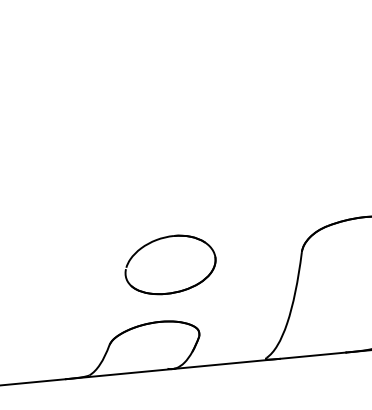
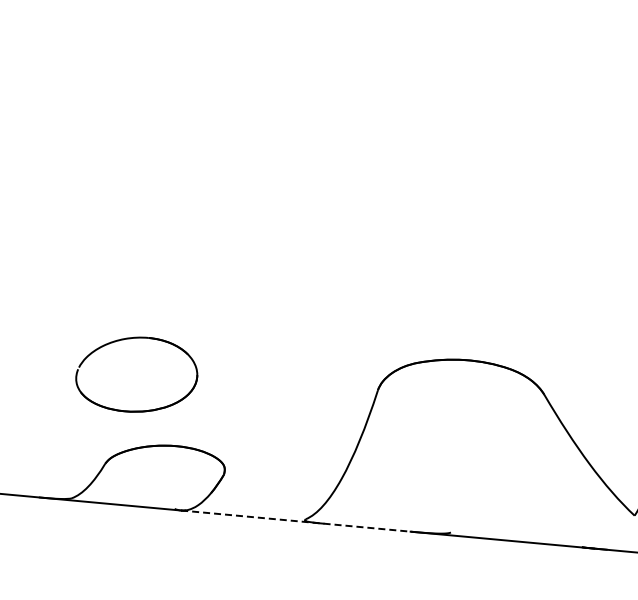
part: (160, 239) -> (130, 339), moved
line: (259, 361) -> (296, 521), solid -> dashed

